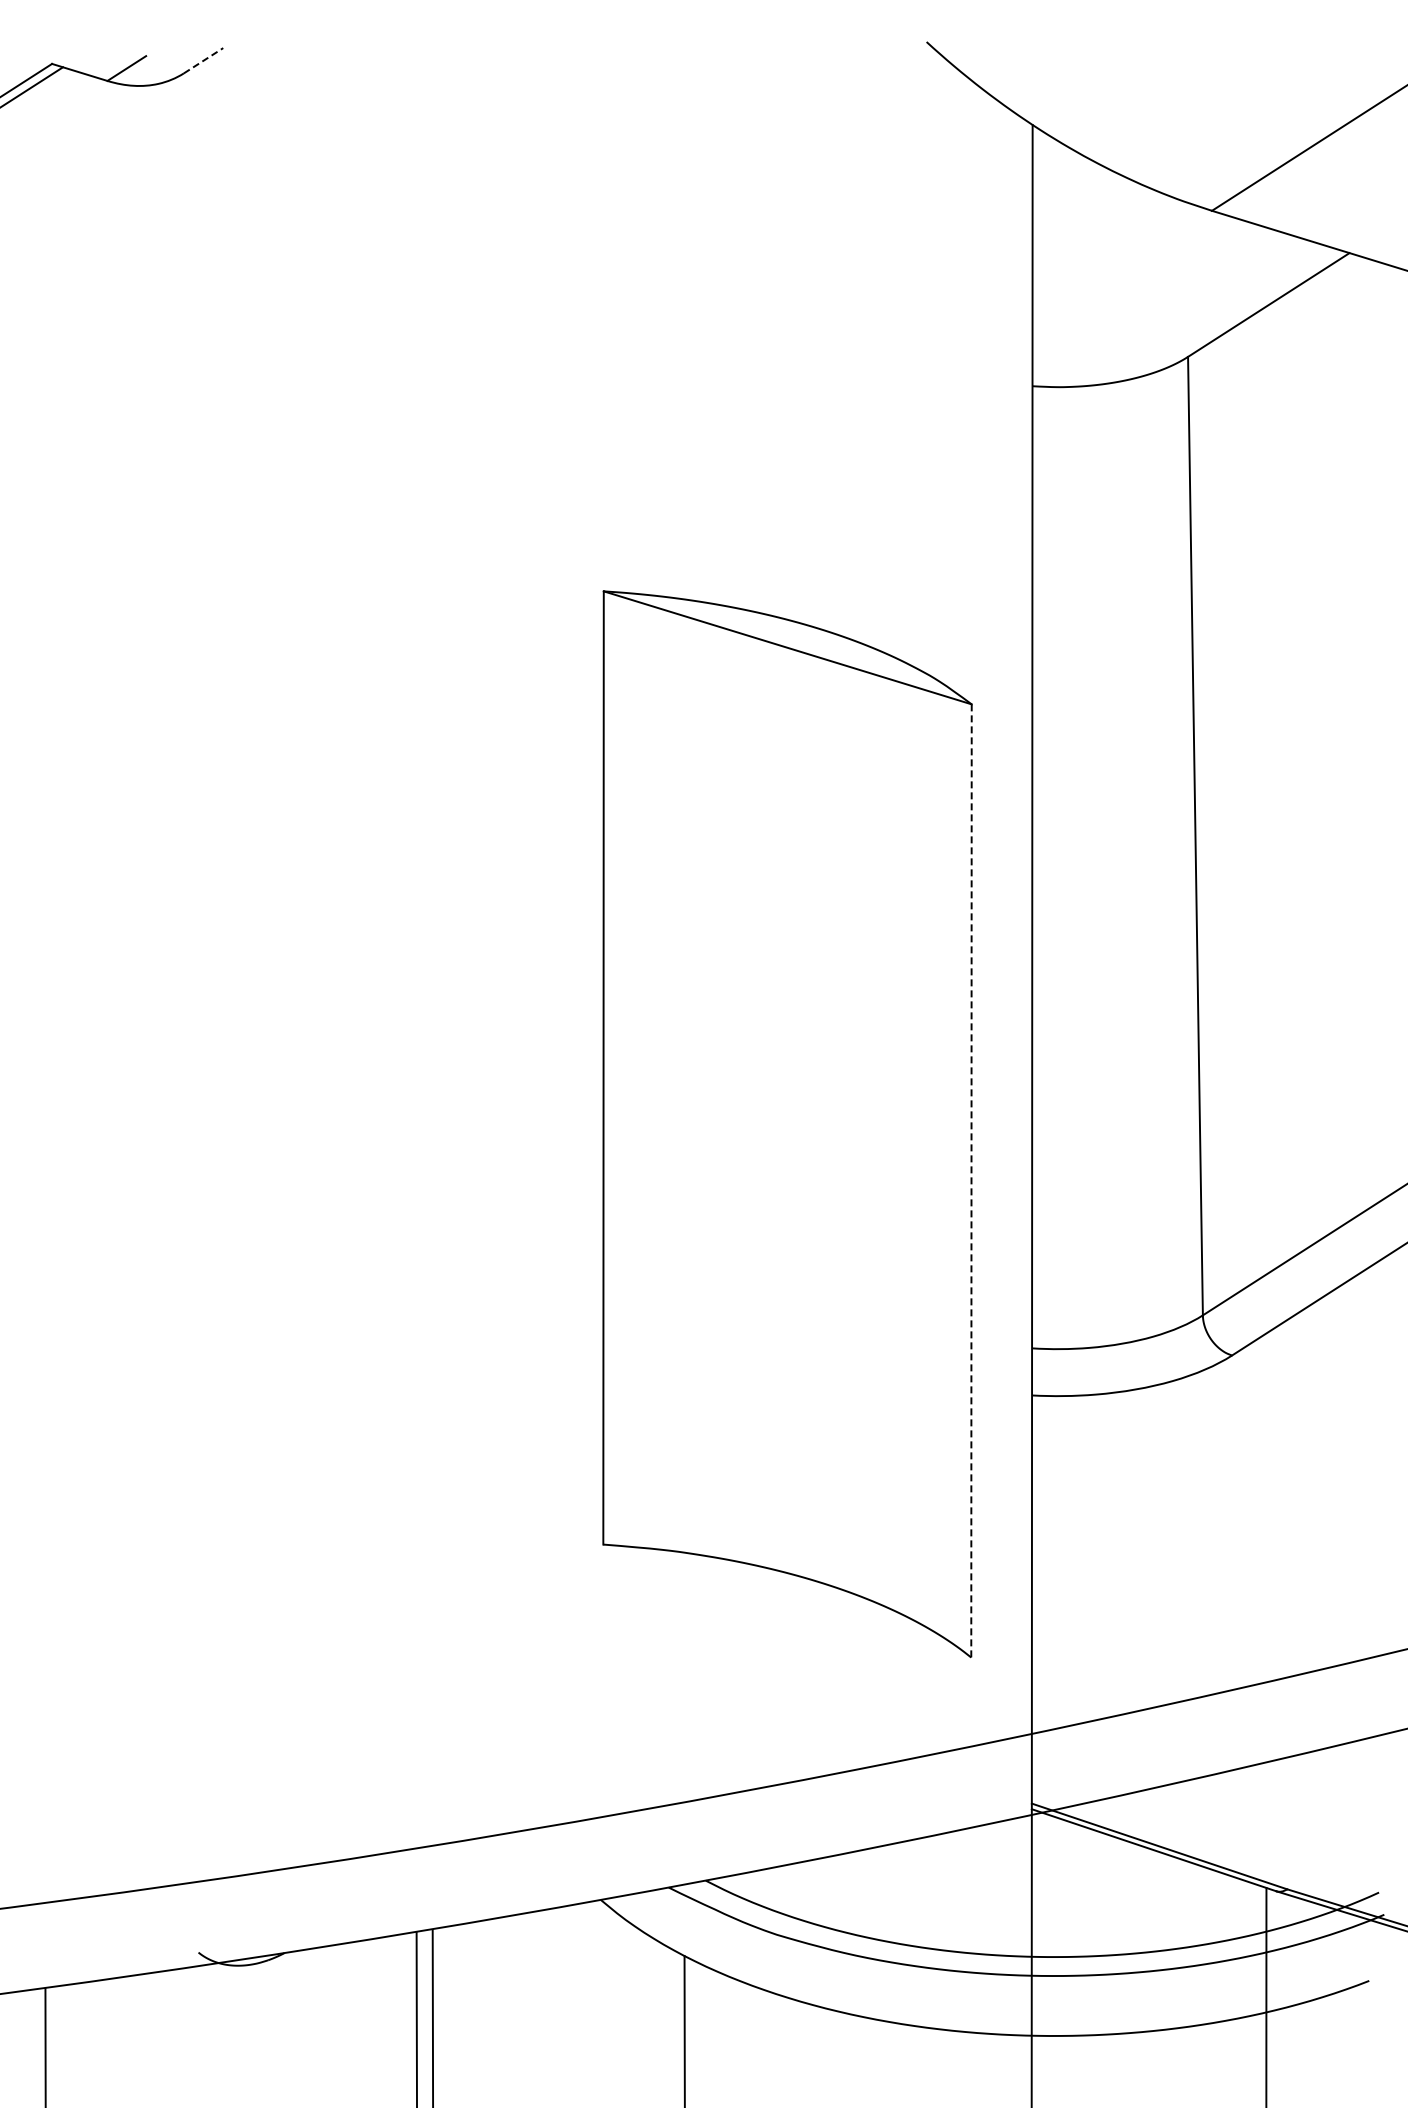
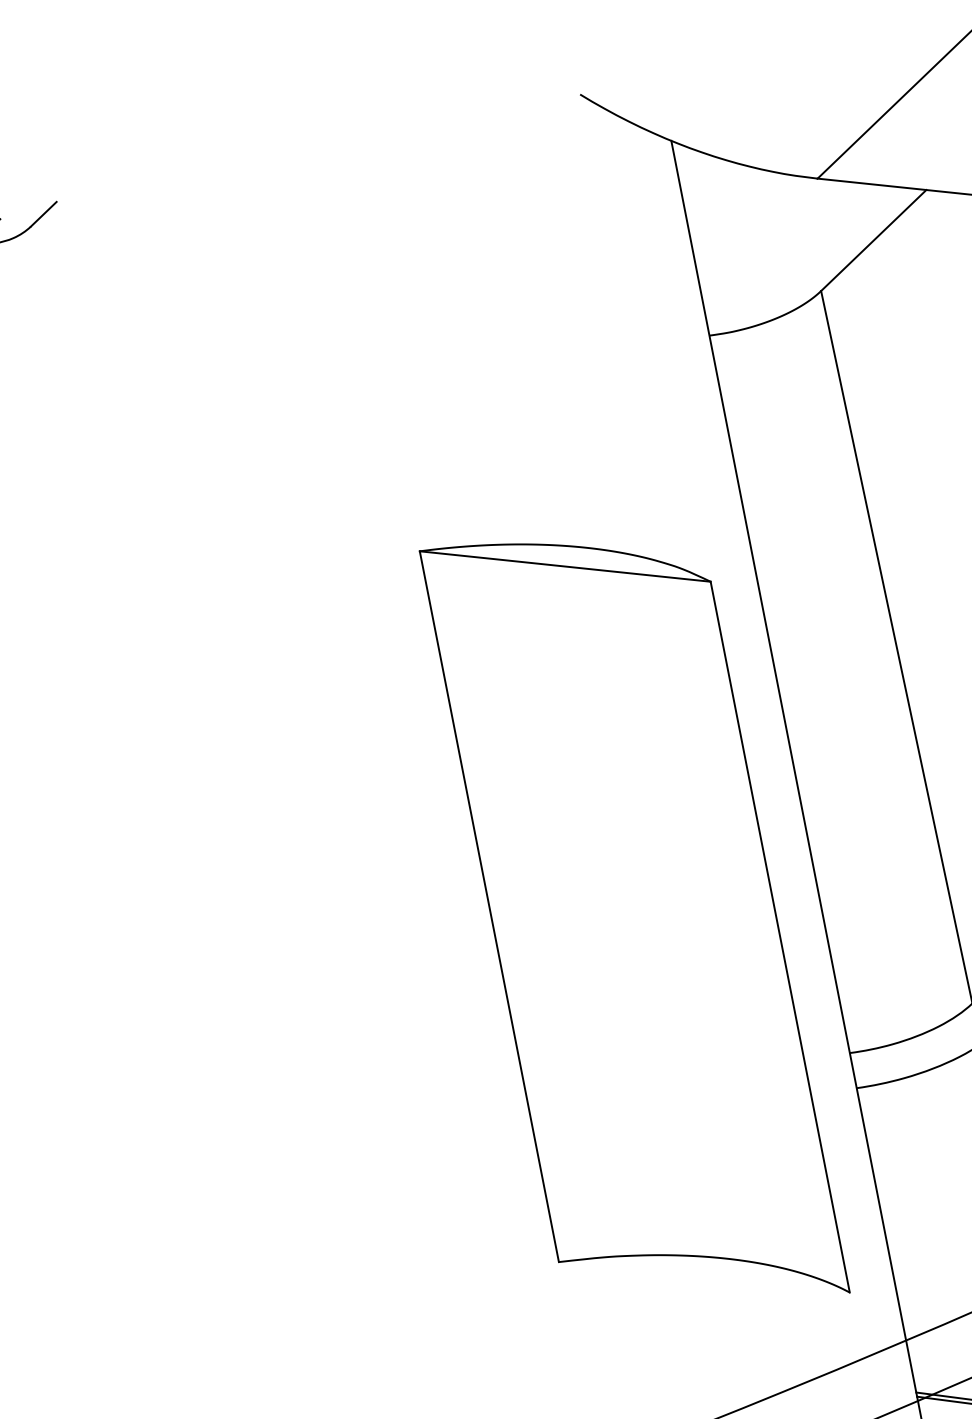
line: (203, 60) -> (43, 214), dashed -> solid
line: (971, 1180) -> (780, 936), dashed -> solid

